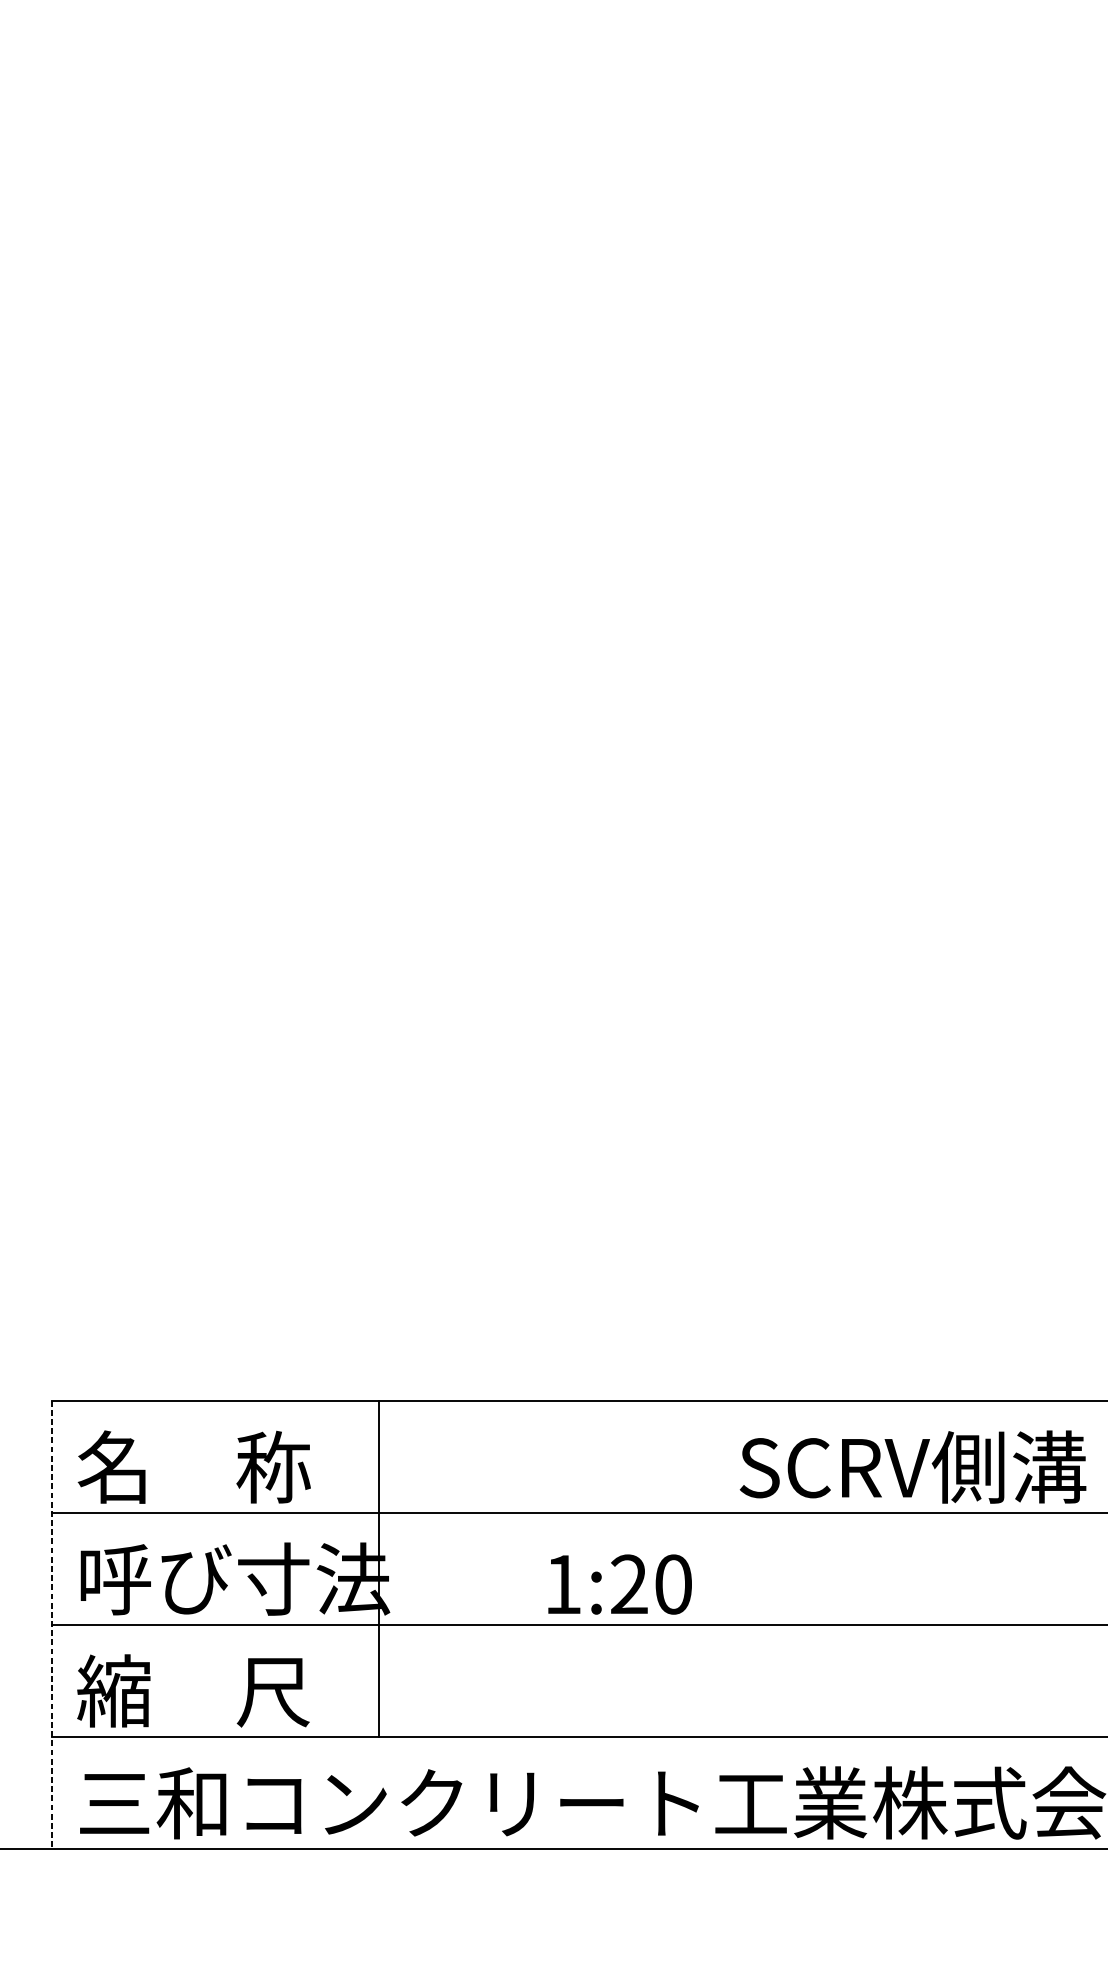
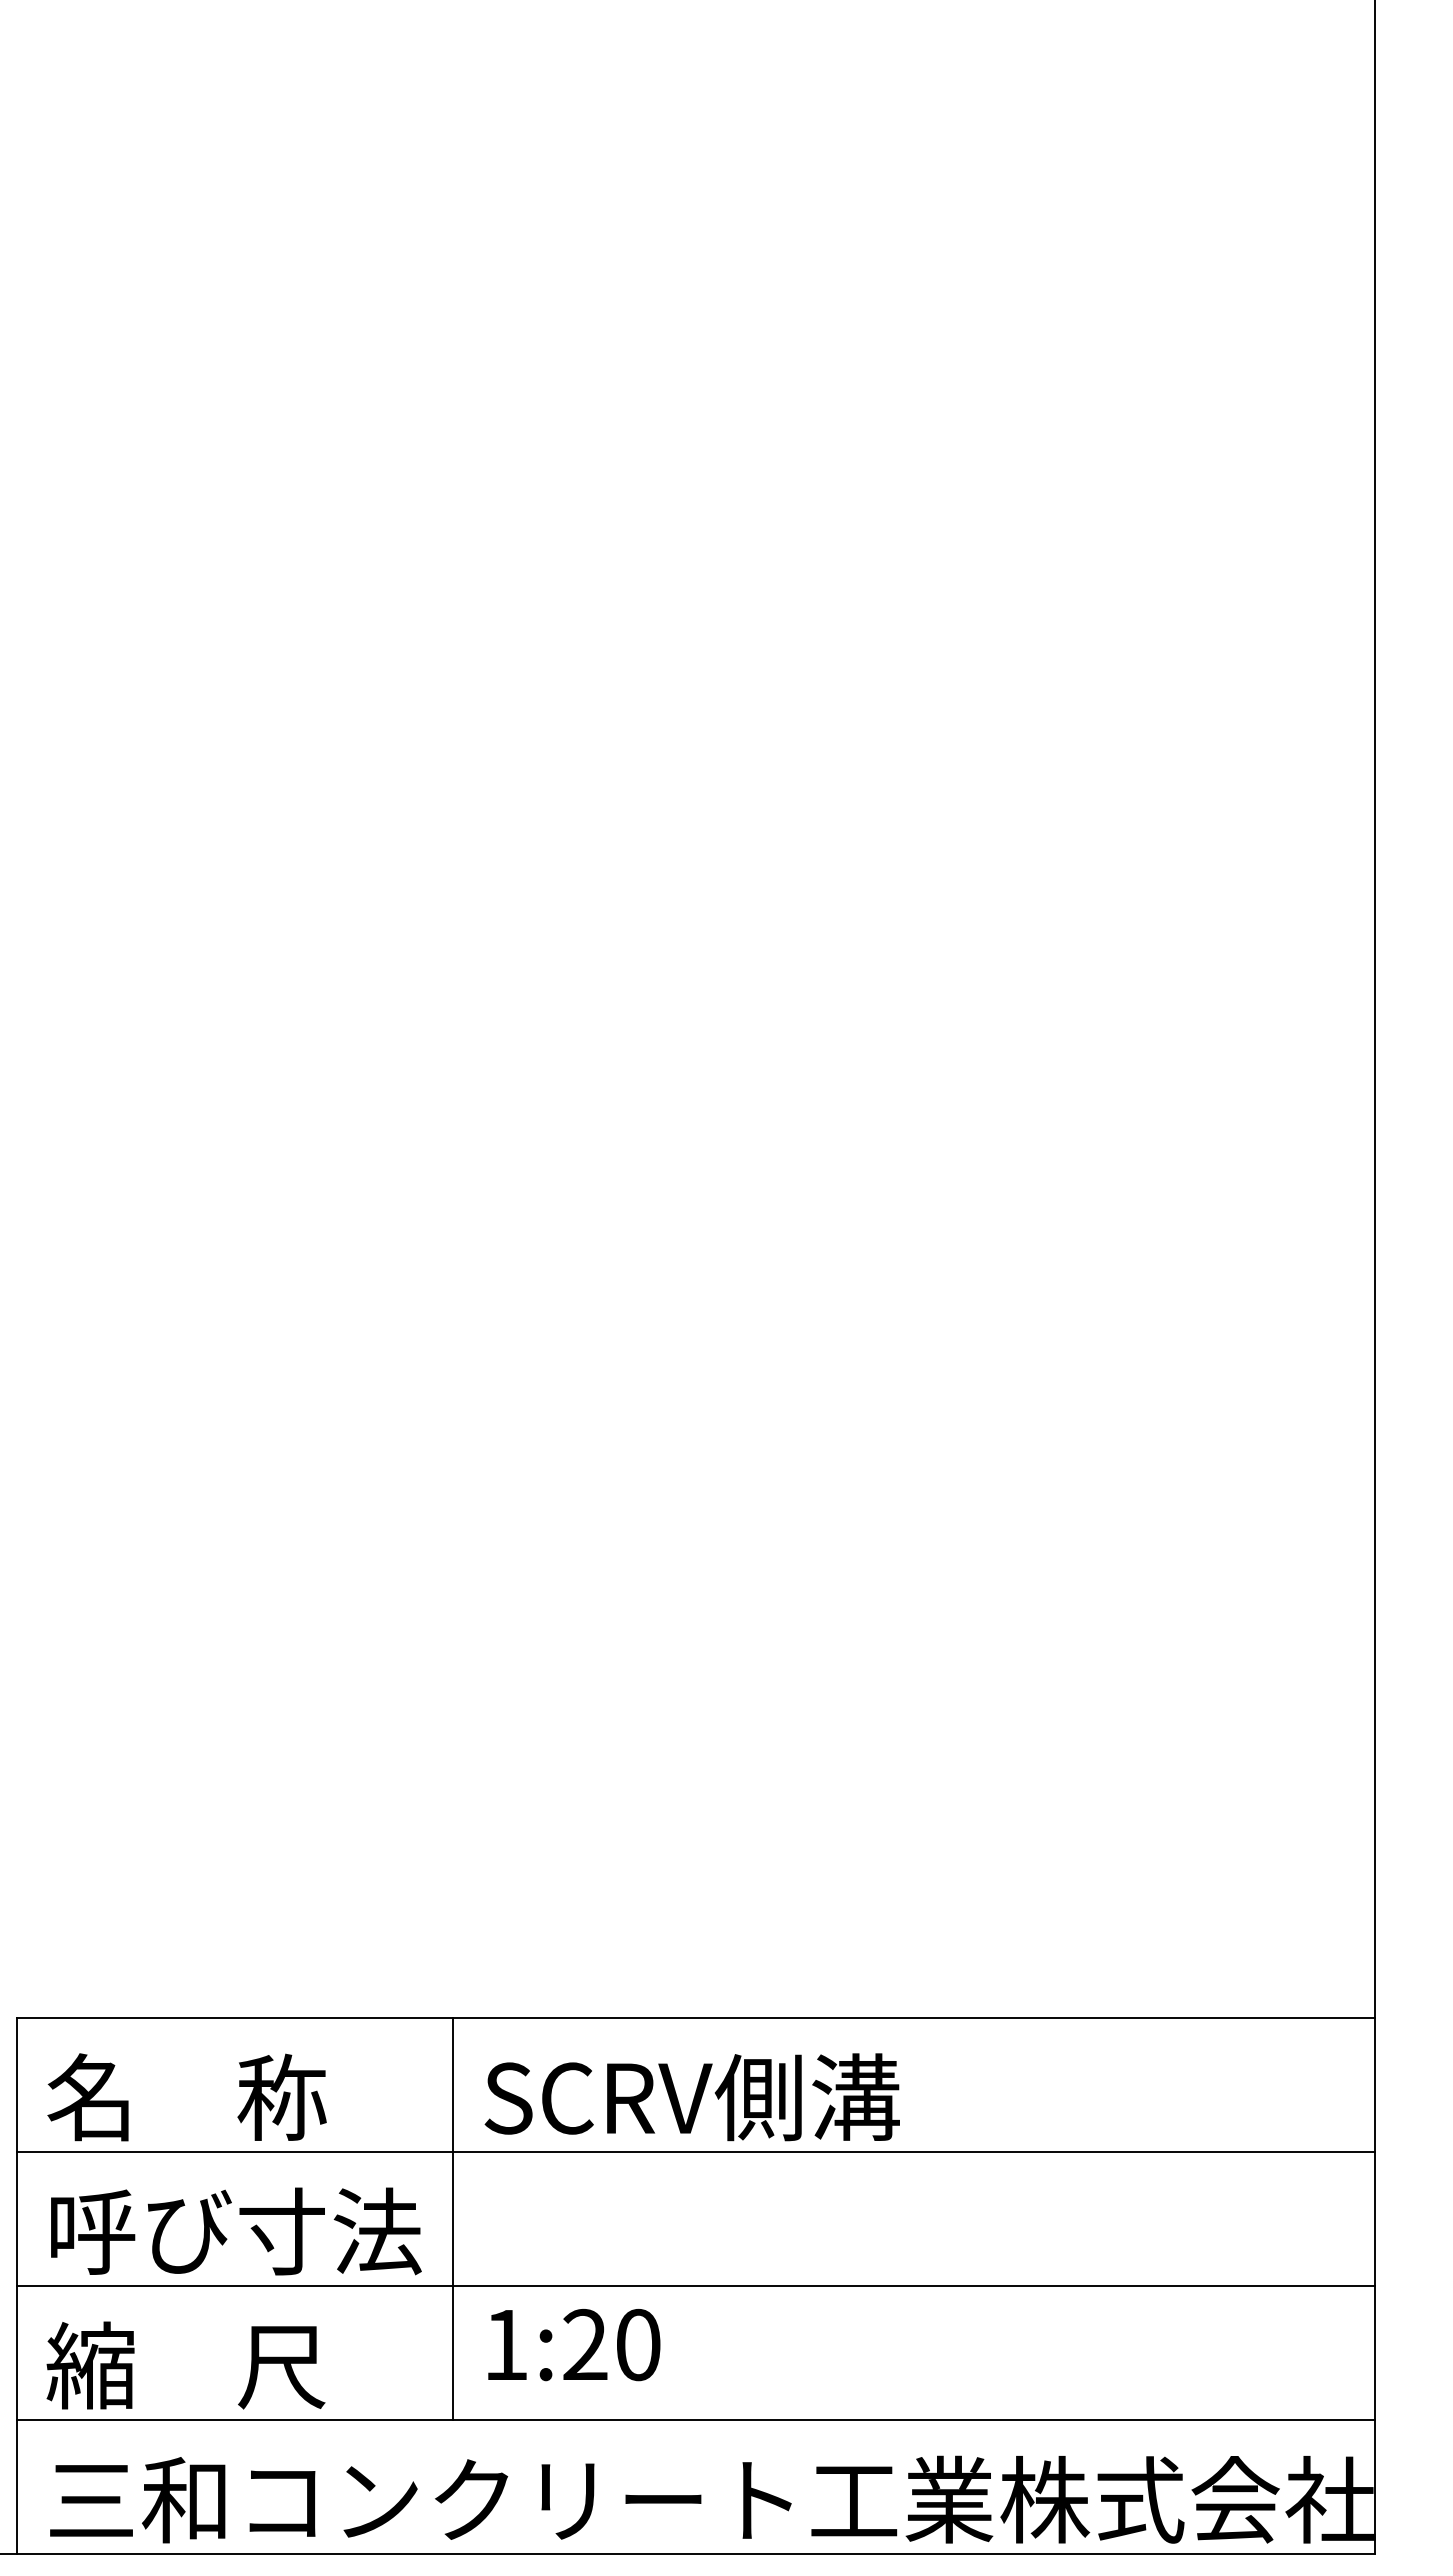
text: (912, 1467) -> (691, 2097), moved
line: (378, 1568) -> (452, 2218), moved
text: (620, 1584) -> (574, 2345), moved
line: (51, 1625) -> (16, 2286), dashed -> solid

